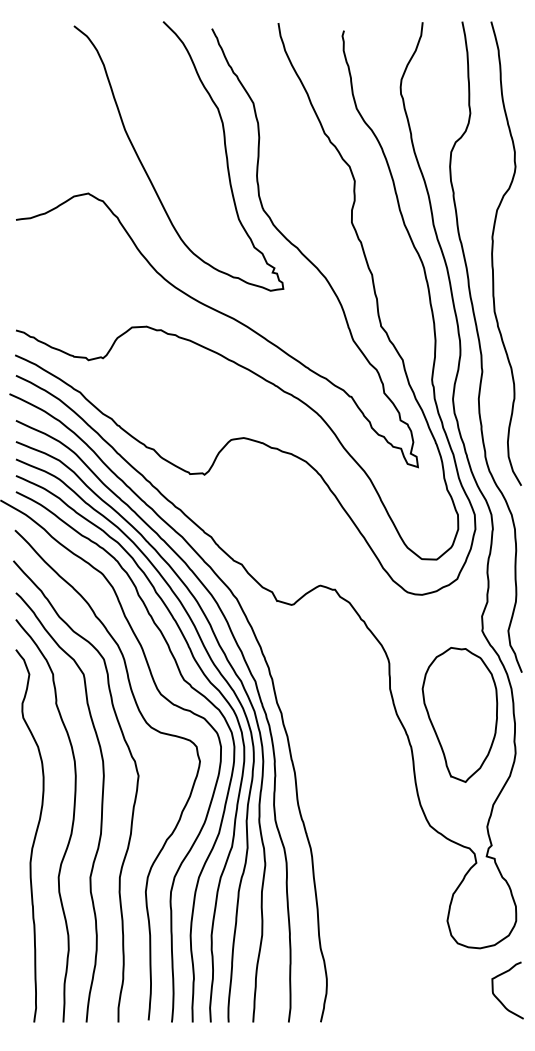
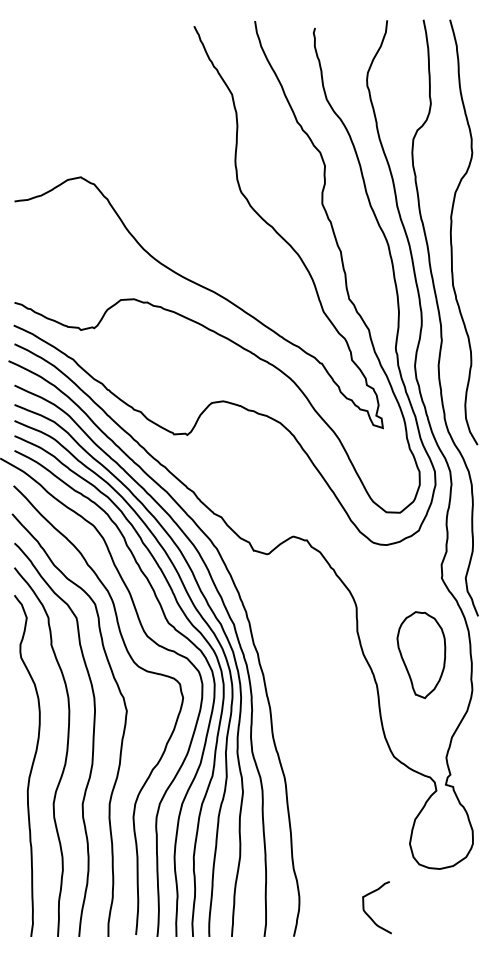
curve: (147, 172) -> (135, 158), removed
part: (459, 714) -> (420, 654), size x0.7
curve: (498, 998) -> (368, 914), moved

